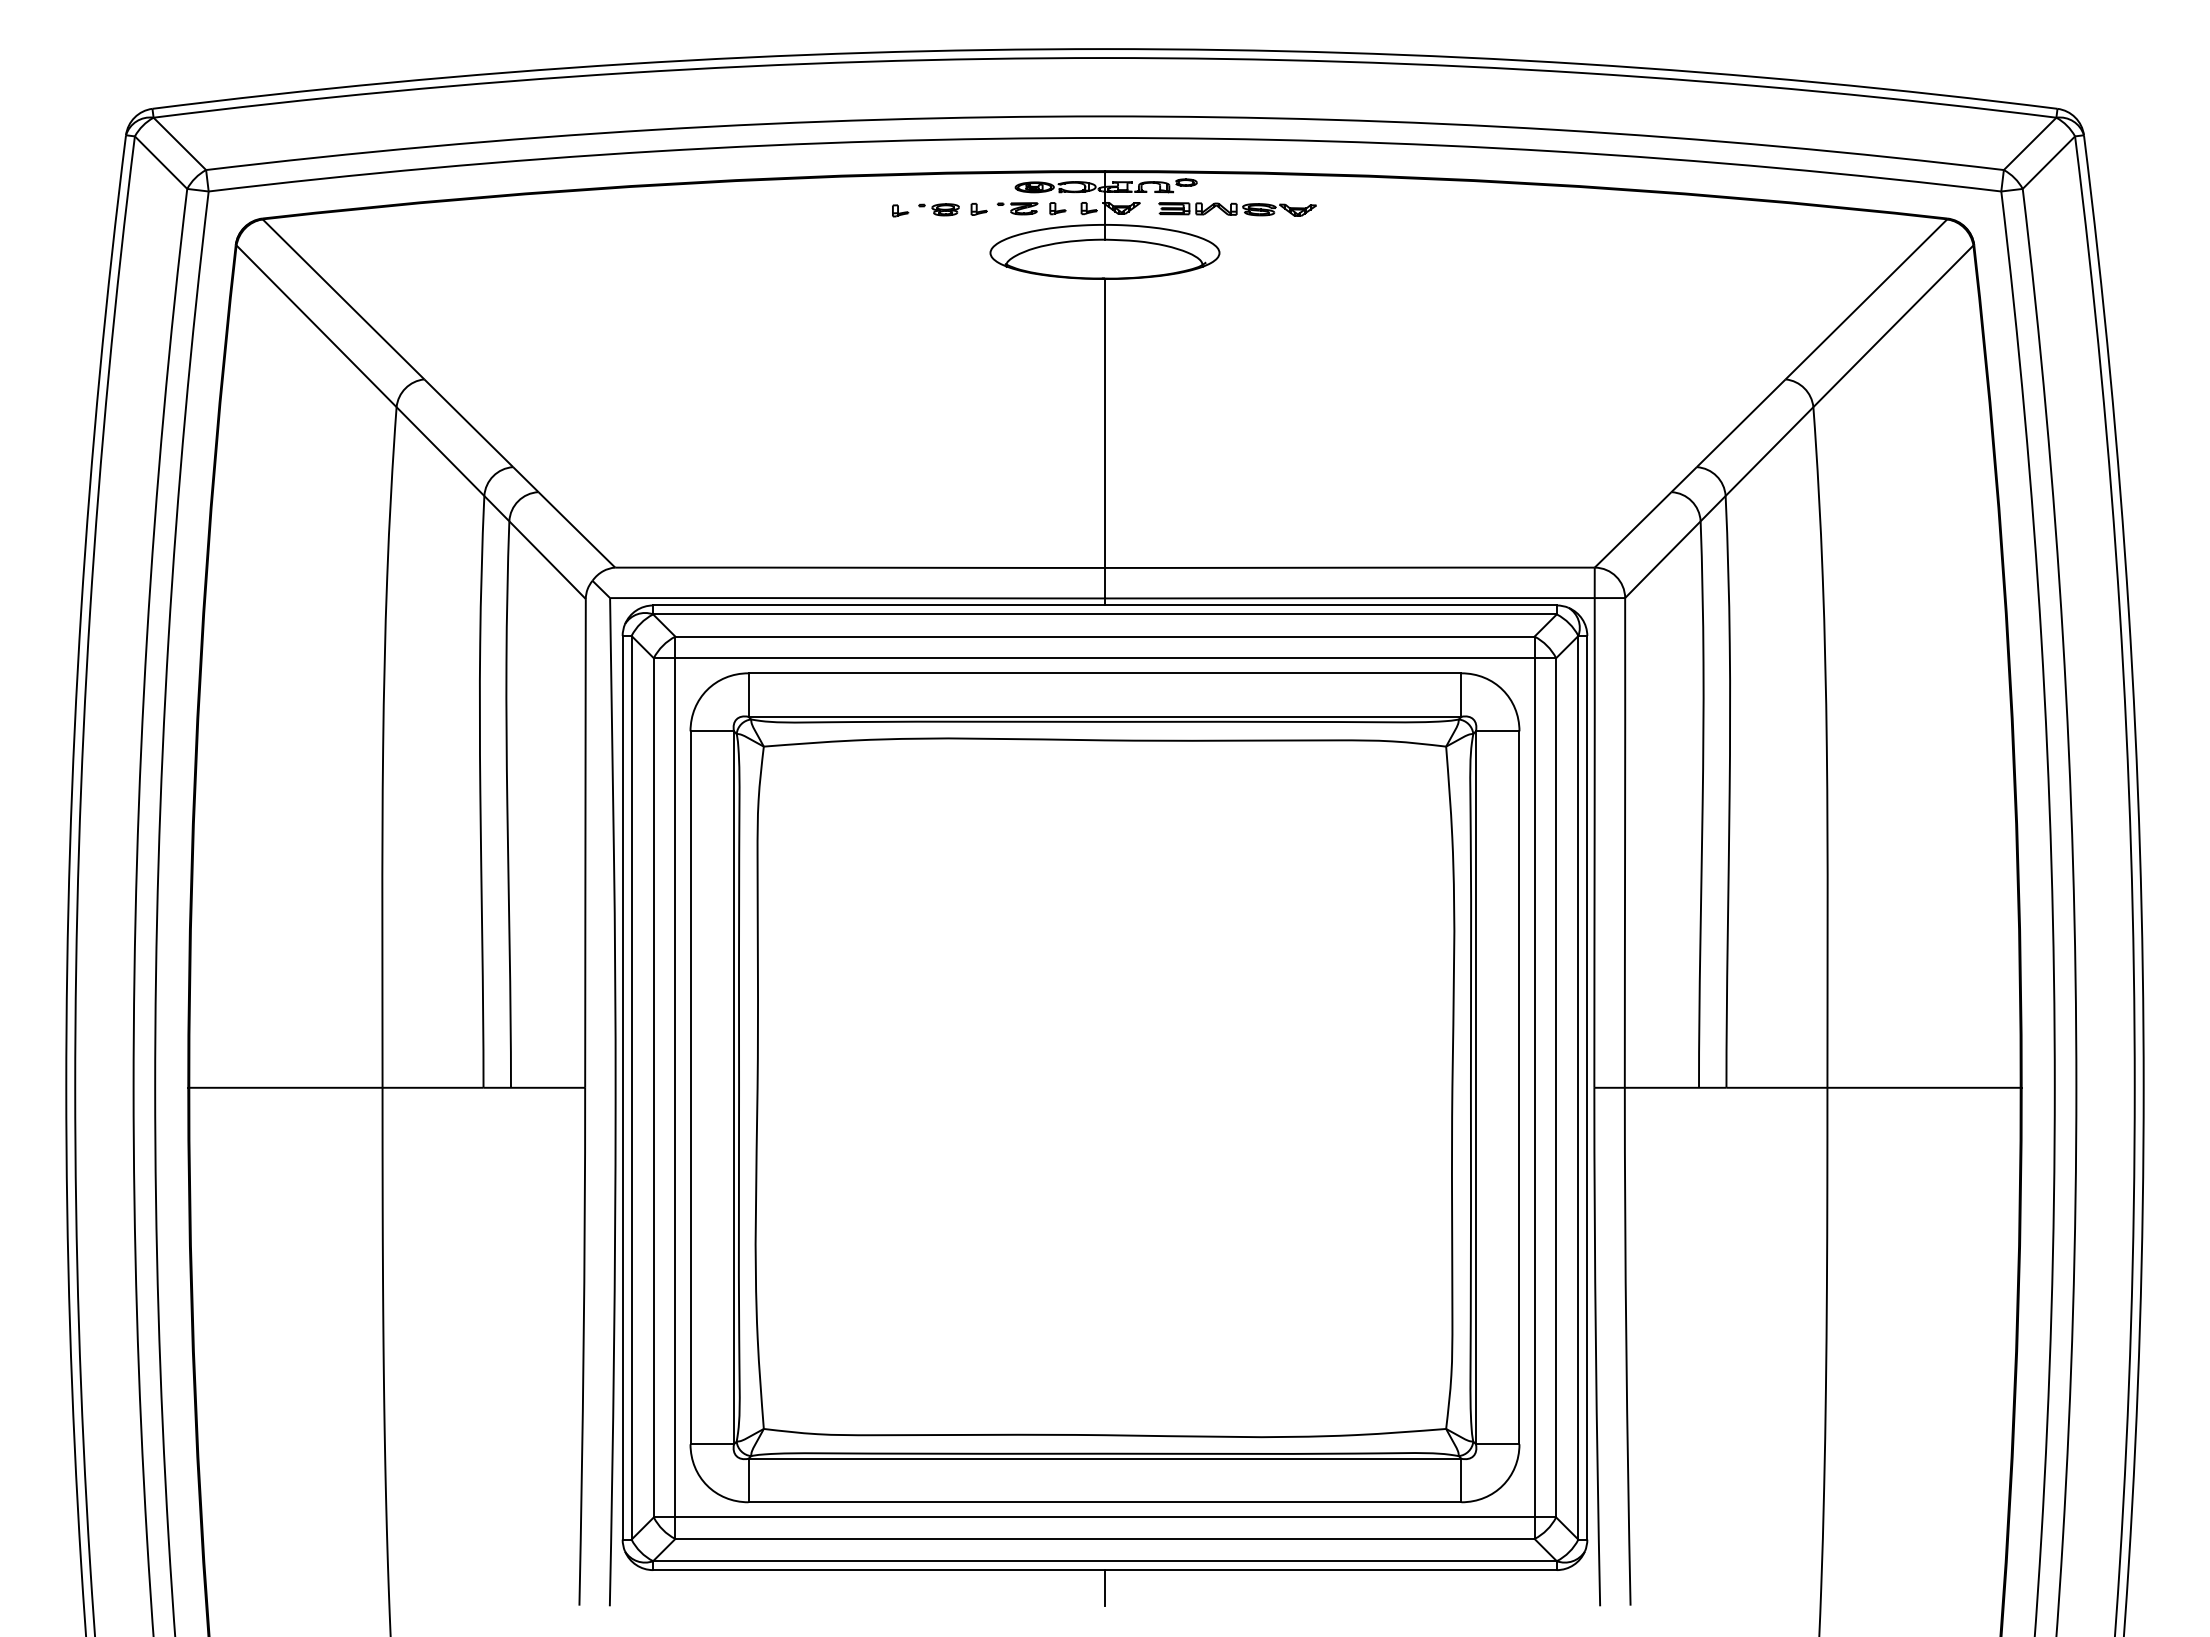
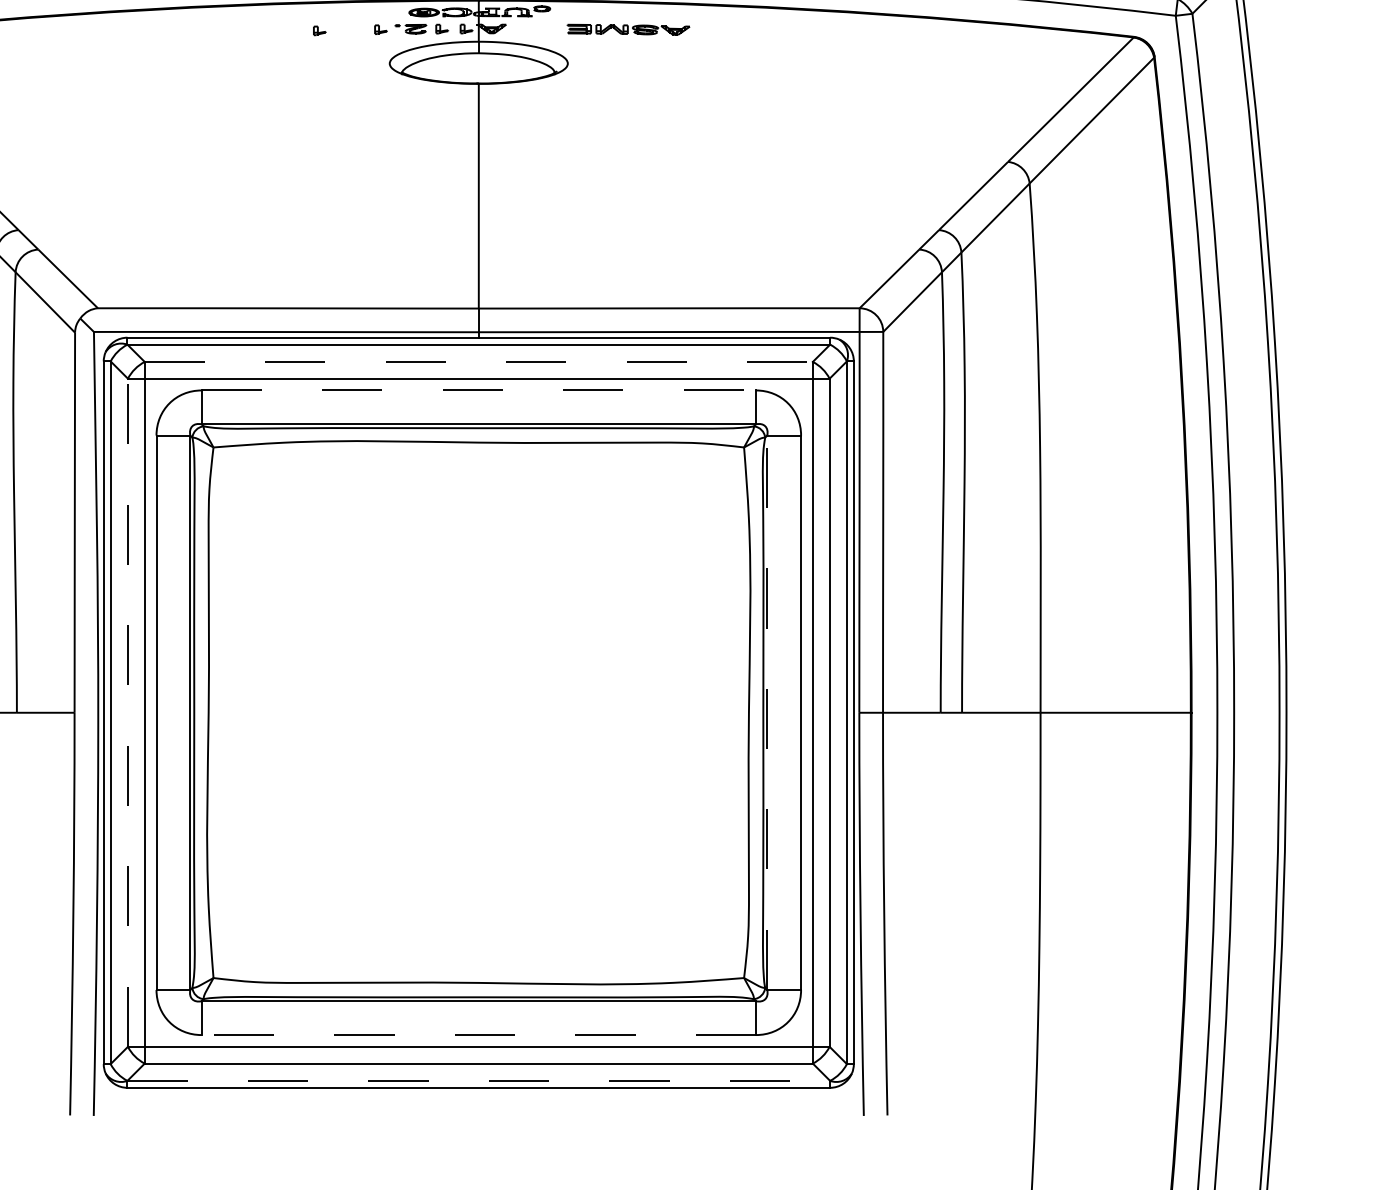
part: (938, 209) -> (349, 29), removed
part: (1237, 209) -> (628, 29), moved
line: (1105, 636) -> (479, 361), solid -> dashed
line: (1105, 673) -> (479, 390), solid -> dashed
line: (653, 1087) -> (127, 712), solid -> dashed
line: (1475, 1087) -> (766, 712), solid -> dashed
line: (1104, 1502) -> (478, 1035), solid -> dashed
line: (1105, 1561) -> (479, 1081), solid -> dashed
line: (1105, 1588) -> (479, 1102), removed

